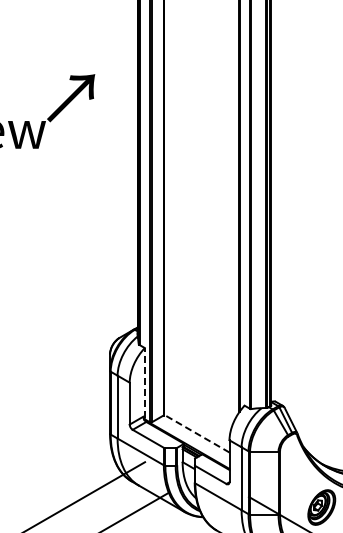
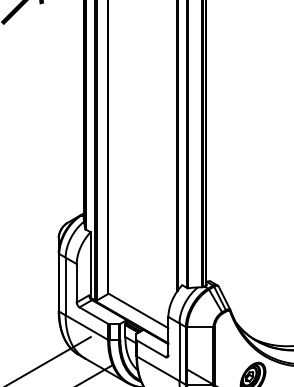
line: (144, 382) -> (90, 263), dashed -> solid
line: (196, 433) -> (138, 310), dashed -> solid

